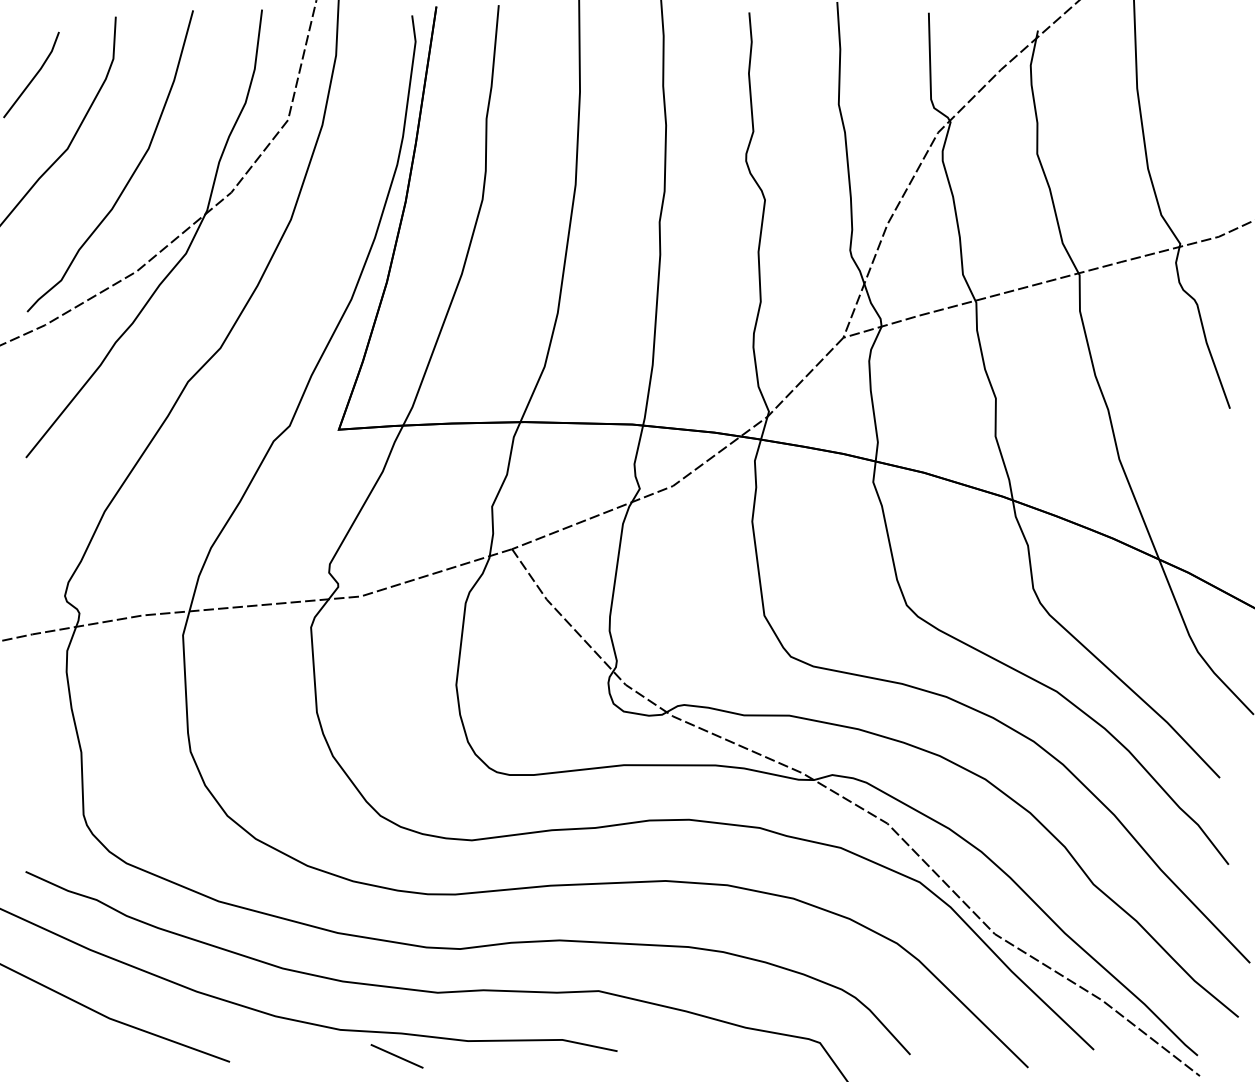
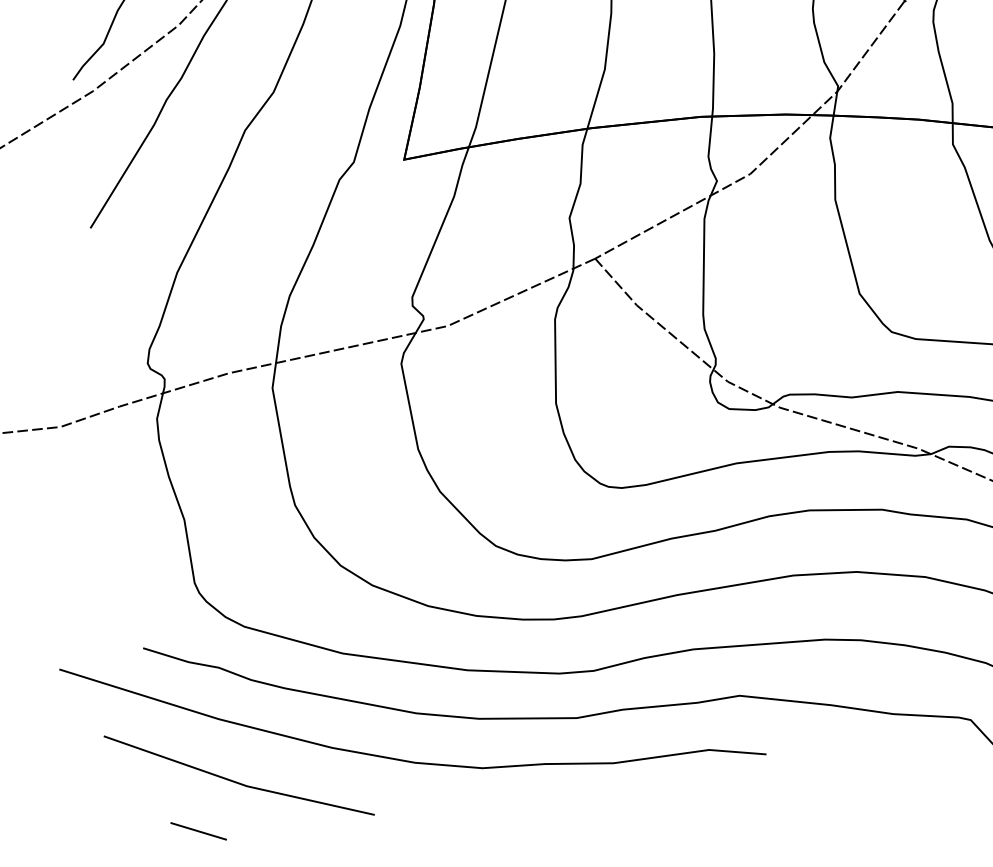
line: (396, 1056) -> (198, 831), moved

